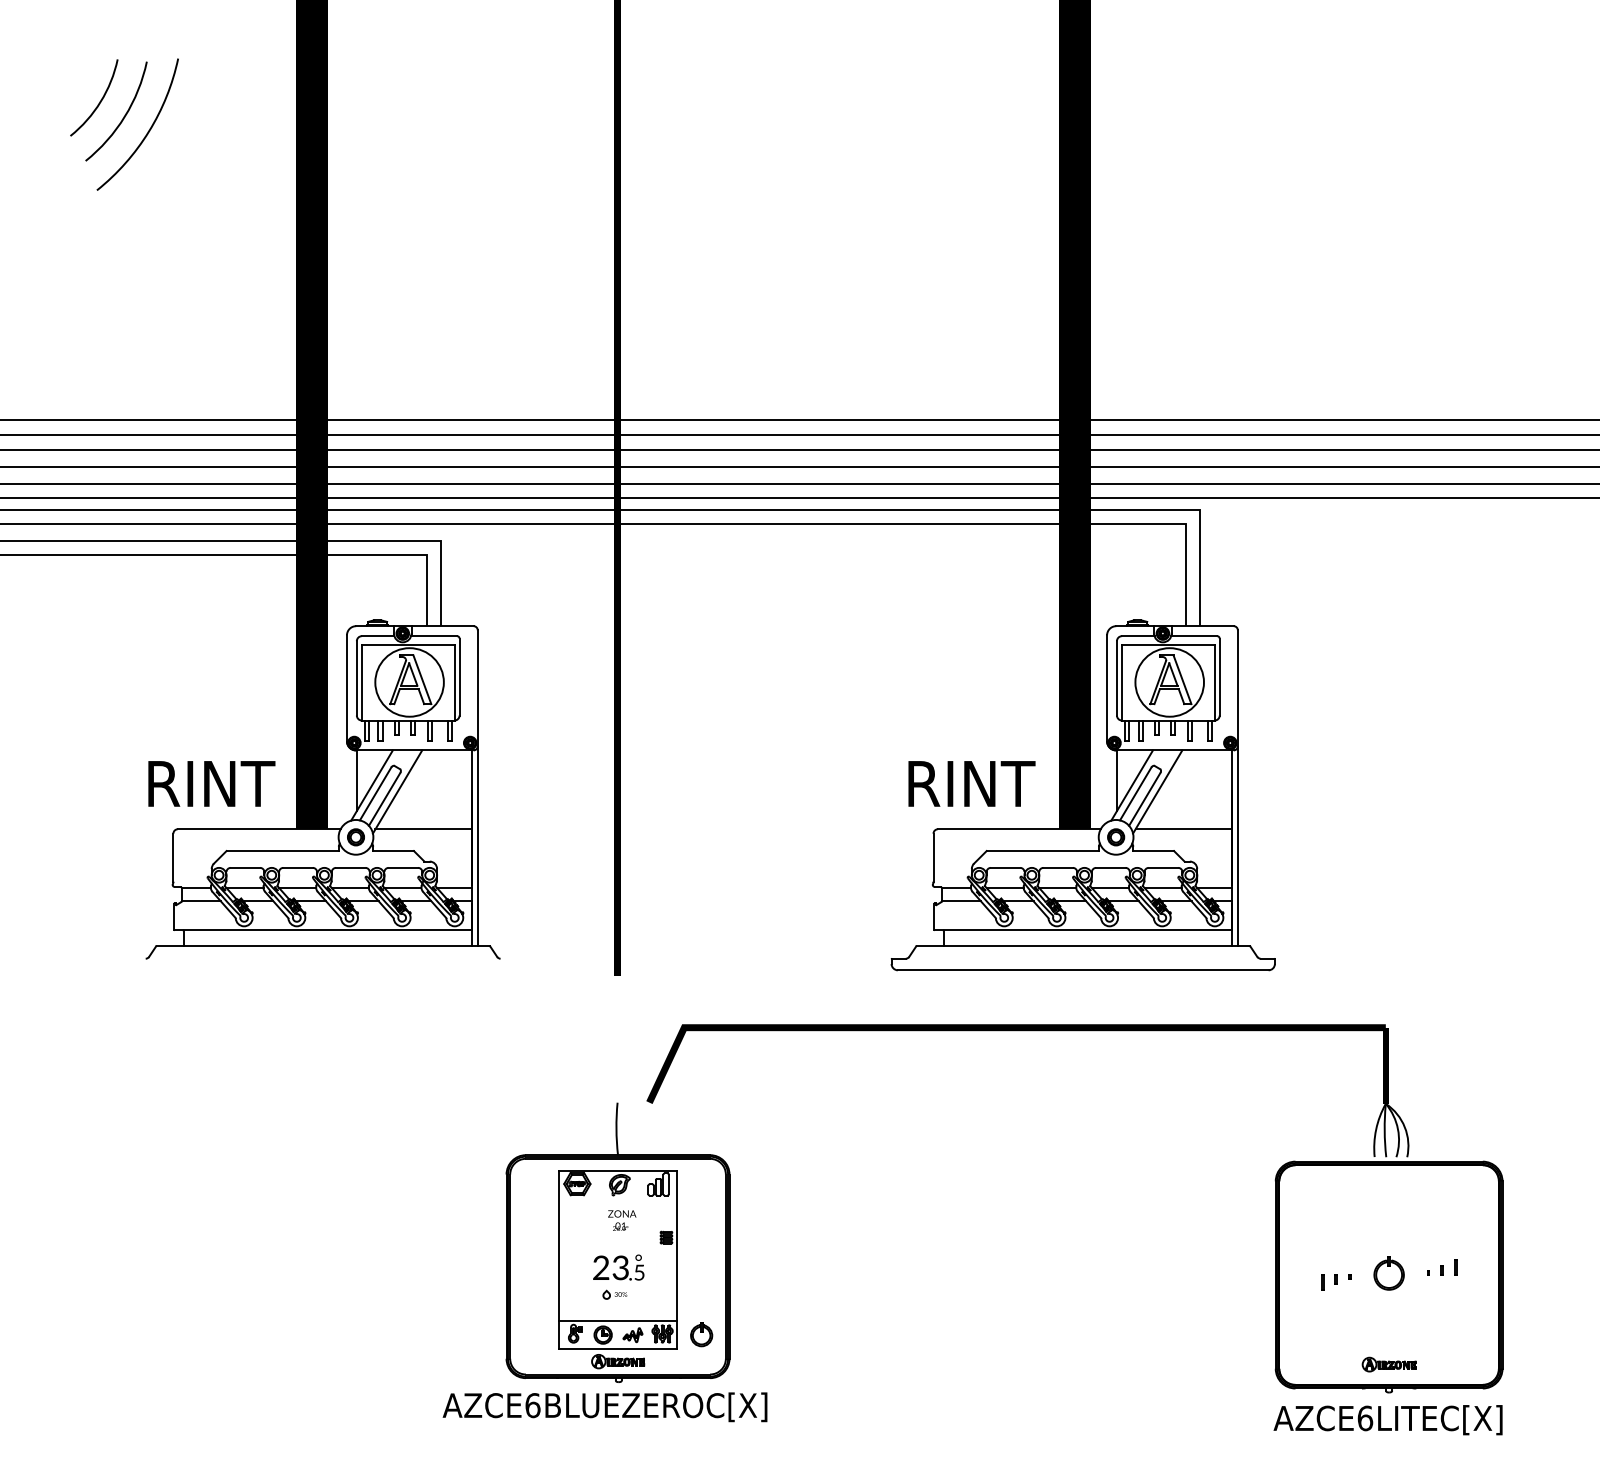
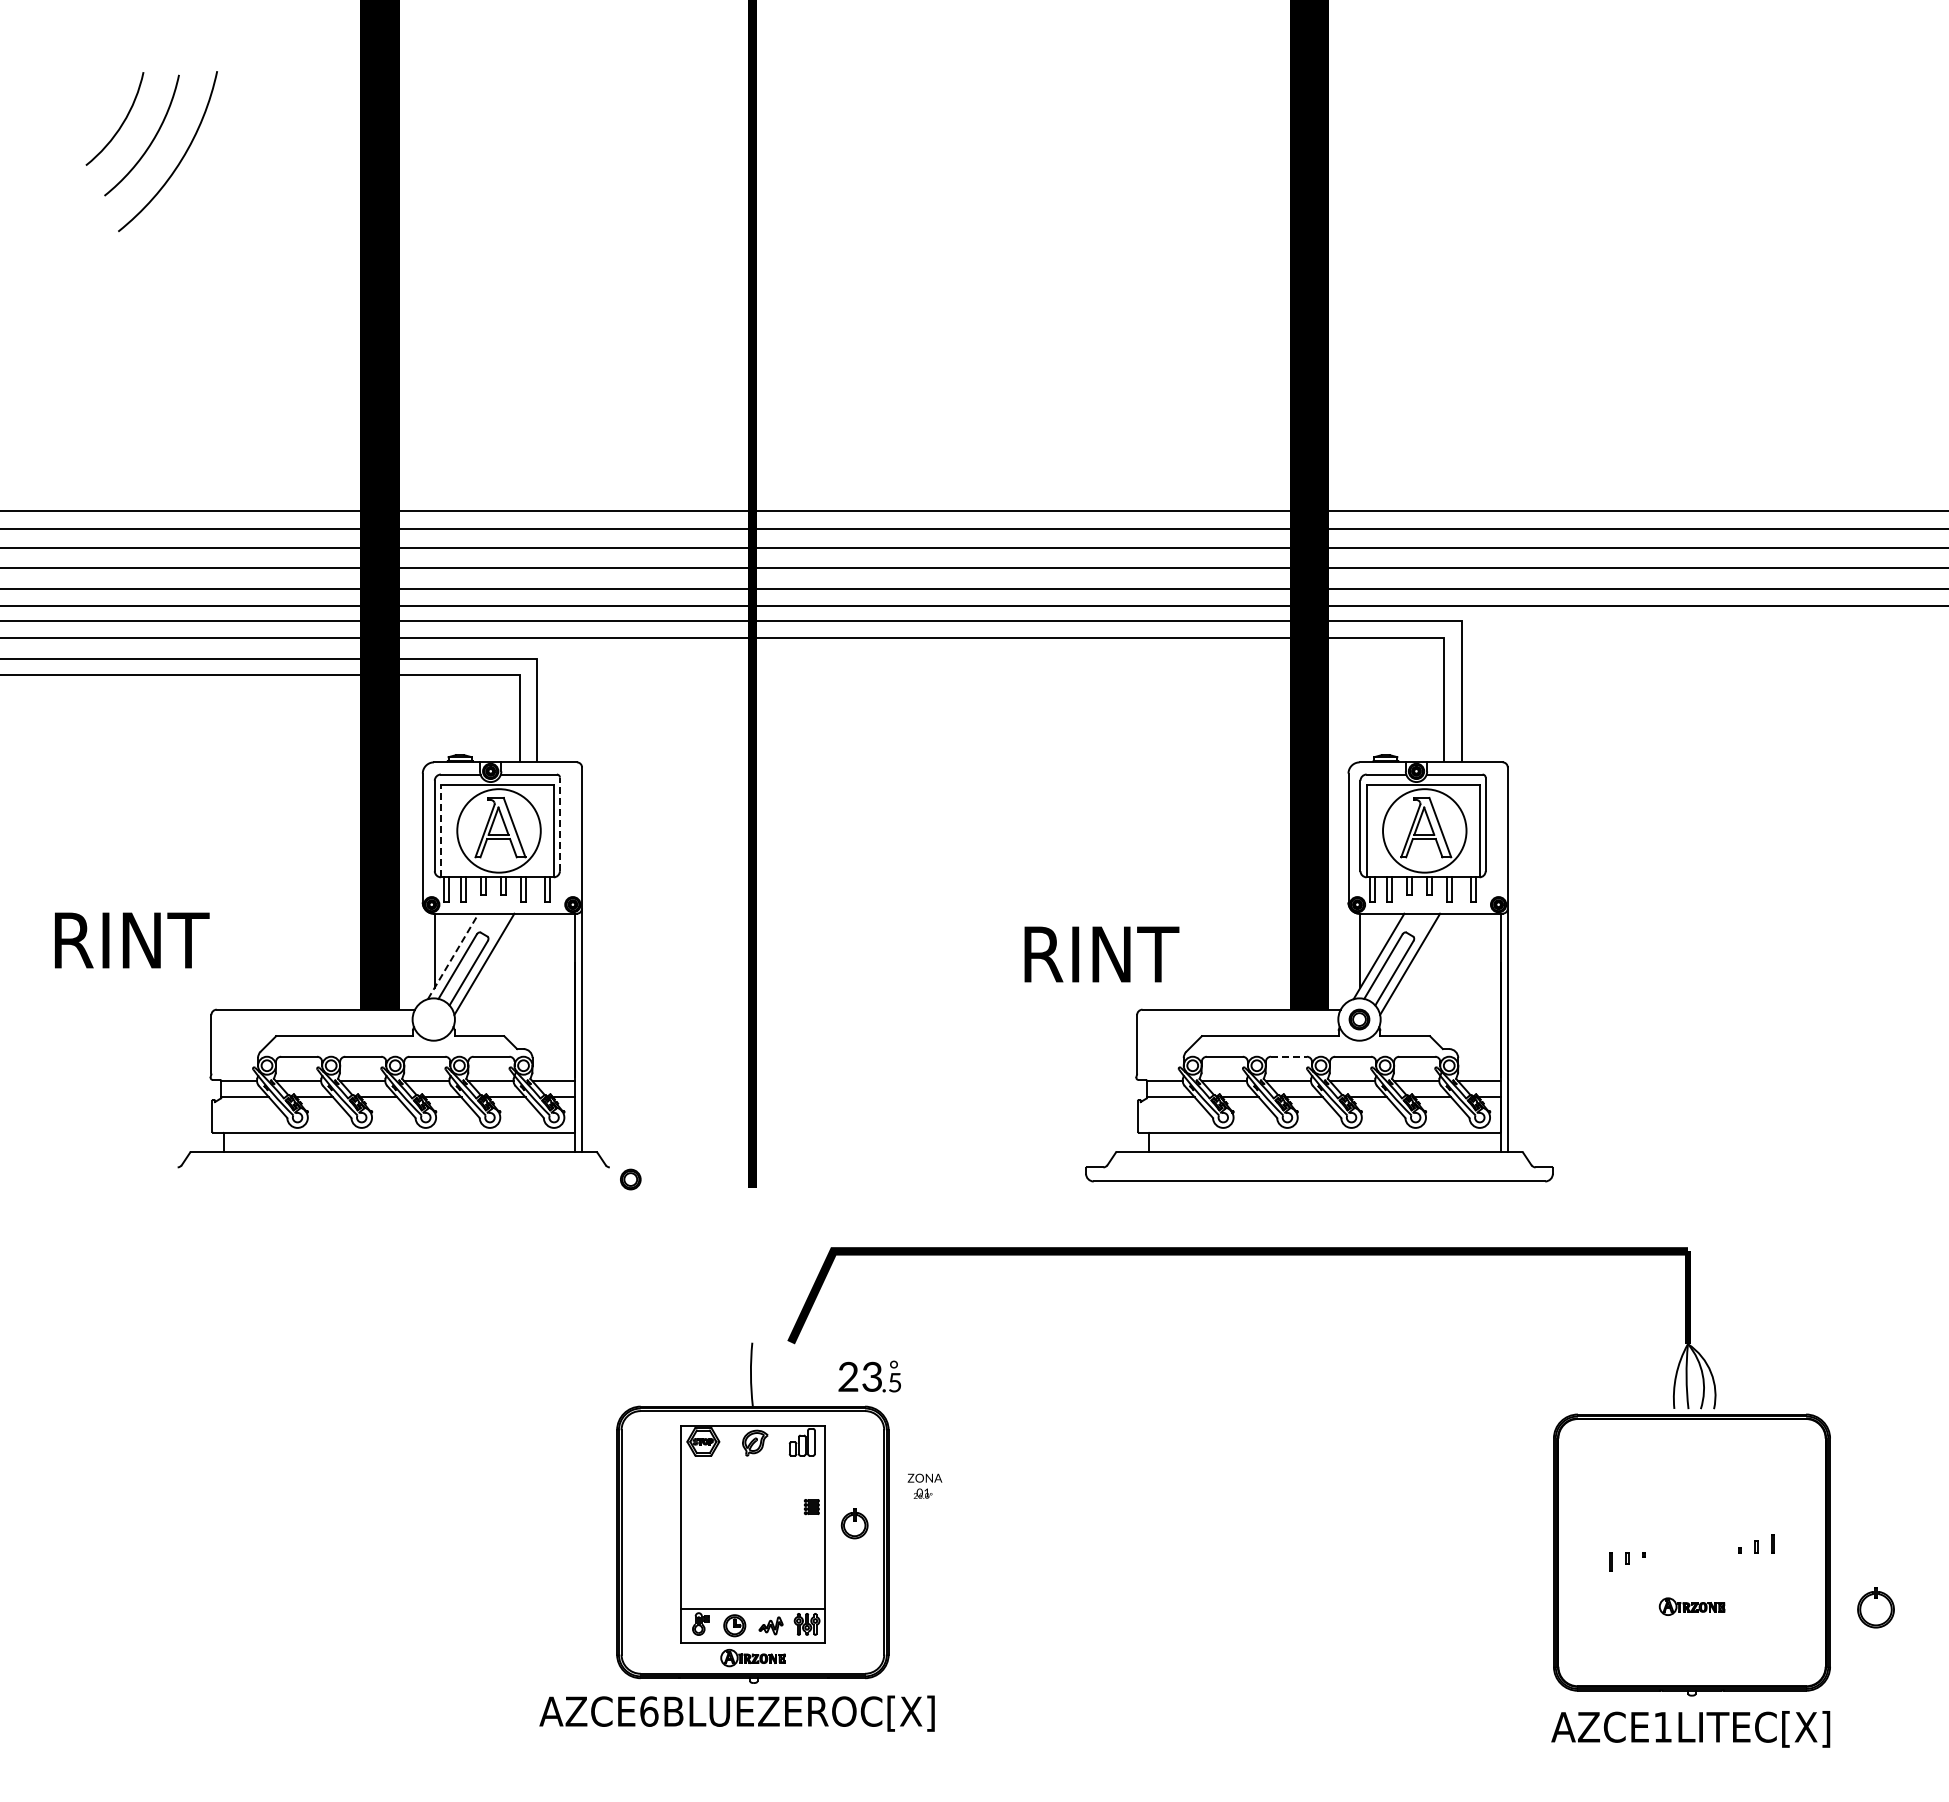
line: (459, 677) -> (559, 824), solid -> dashed
line: (361, 682) -> (440, 831), solid -> dashed
text: (212, 783) -> (132, 940), moved
text: (971, 783) -> (1101, 954), moved
line: (372, 785) -> (453, 956), solid -> dashed
line: (423, 829) -> (516, 1009), removed
line: (1183, 829) -> (1441, 1009), removed
part: (355, 837) -> (630, 1179), moved
line: (1057, 867) -> (1288, 1056), solid -> dashed
text: (621, 1219) -> (924, 1485), moved
text: (618, 1267) -> (869, 1376), moved
part: (1388, 1273) -> (1875, 1607), moved
part: (614, 1294) -> (748, 1576), removed
part: (701, 1334) -> (854, 1523), moved
part: (1388, 1364) -> (1691, 1606), moved
text: (1364, 1417) -> (1662, 1726), AZCE6LITEC[X] -> AZCE1LITEC[X]

